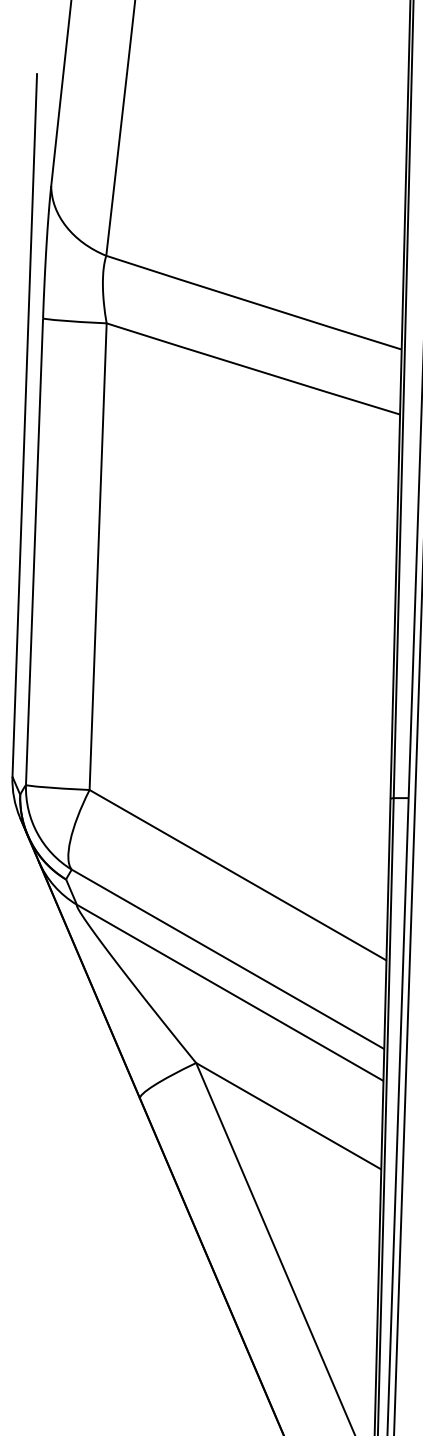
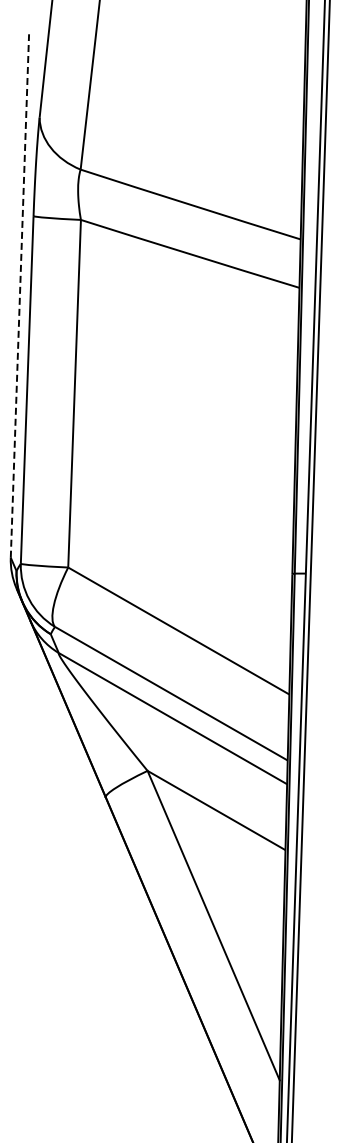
line: (24, 424) -> (19, 295), solid -> dashed

